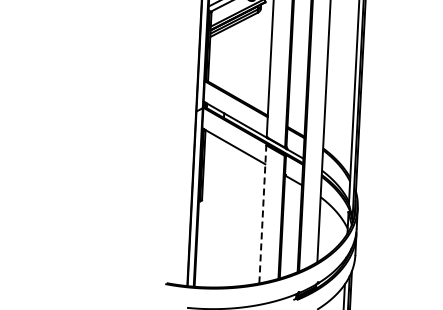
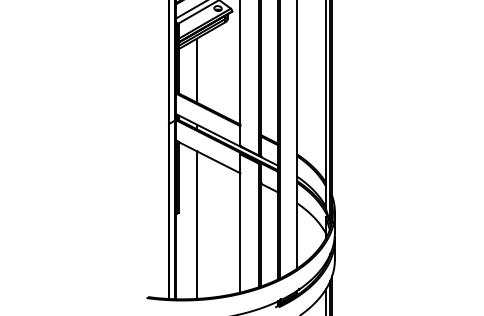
line: (226, 59) -> (196, 70), added
line: (218, 213) -> (196, 224), added
line: (262, 214) -> (240, 223), dashed -> solid

